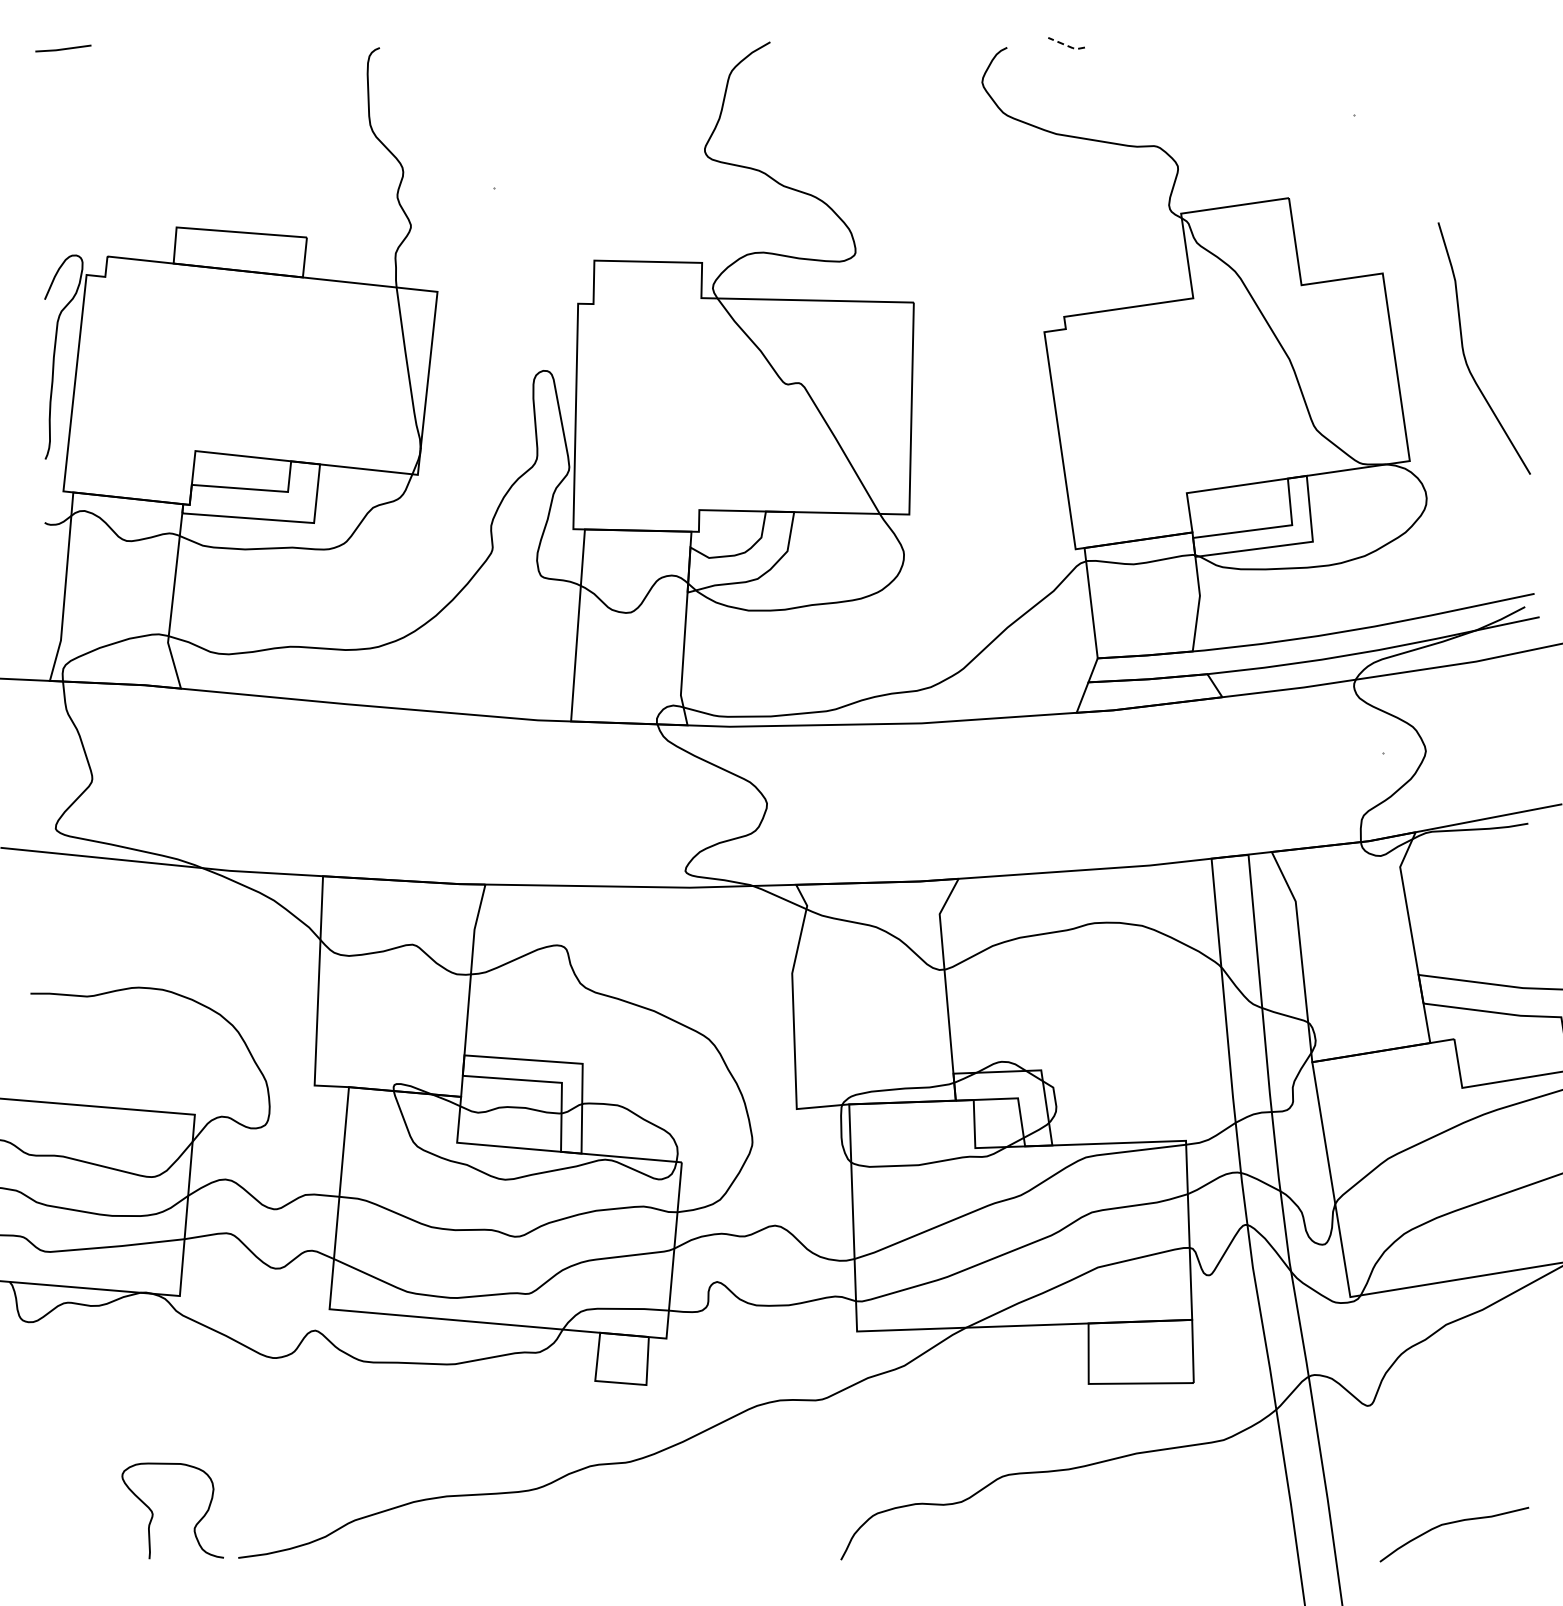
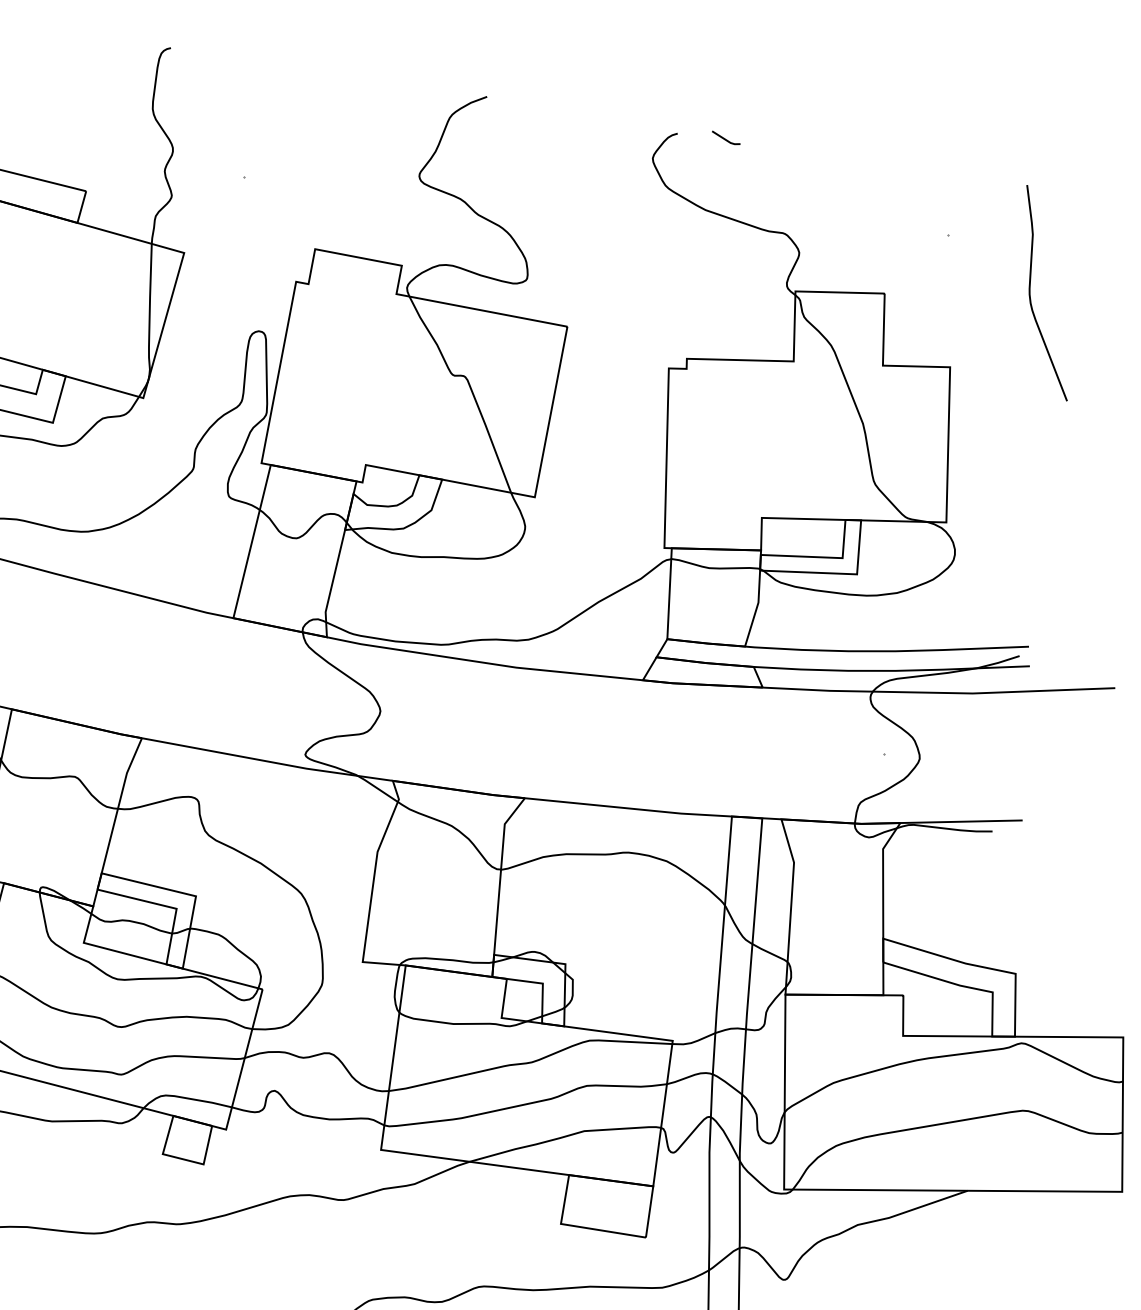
line: (1067, 45) -> (726, 140), dashed -> solid
curve: (1464, 351) -> (1030, 292), moved

